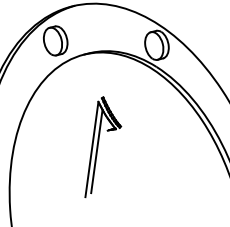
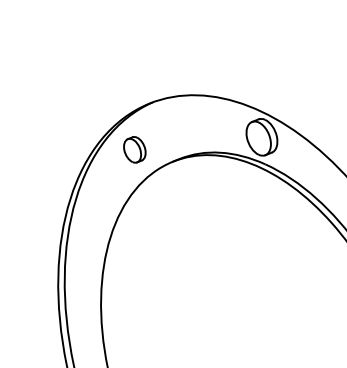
part: (55, 40) -> (134, 149), size x0.7
part: (97, 147) -> (206, 275), removed

